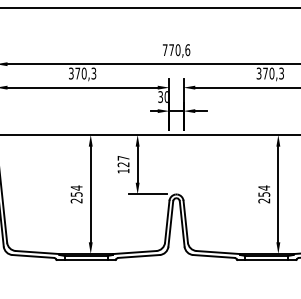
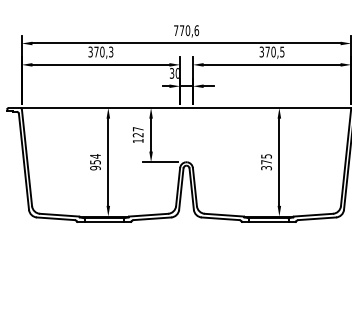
text: (281, 71) -> (282, 50), 370,3 -> 370,5
text: (264, 194) -> (266, 162), 254 -> 375
text: (76, 200) -> (95, 167), 254 -> 954

